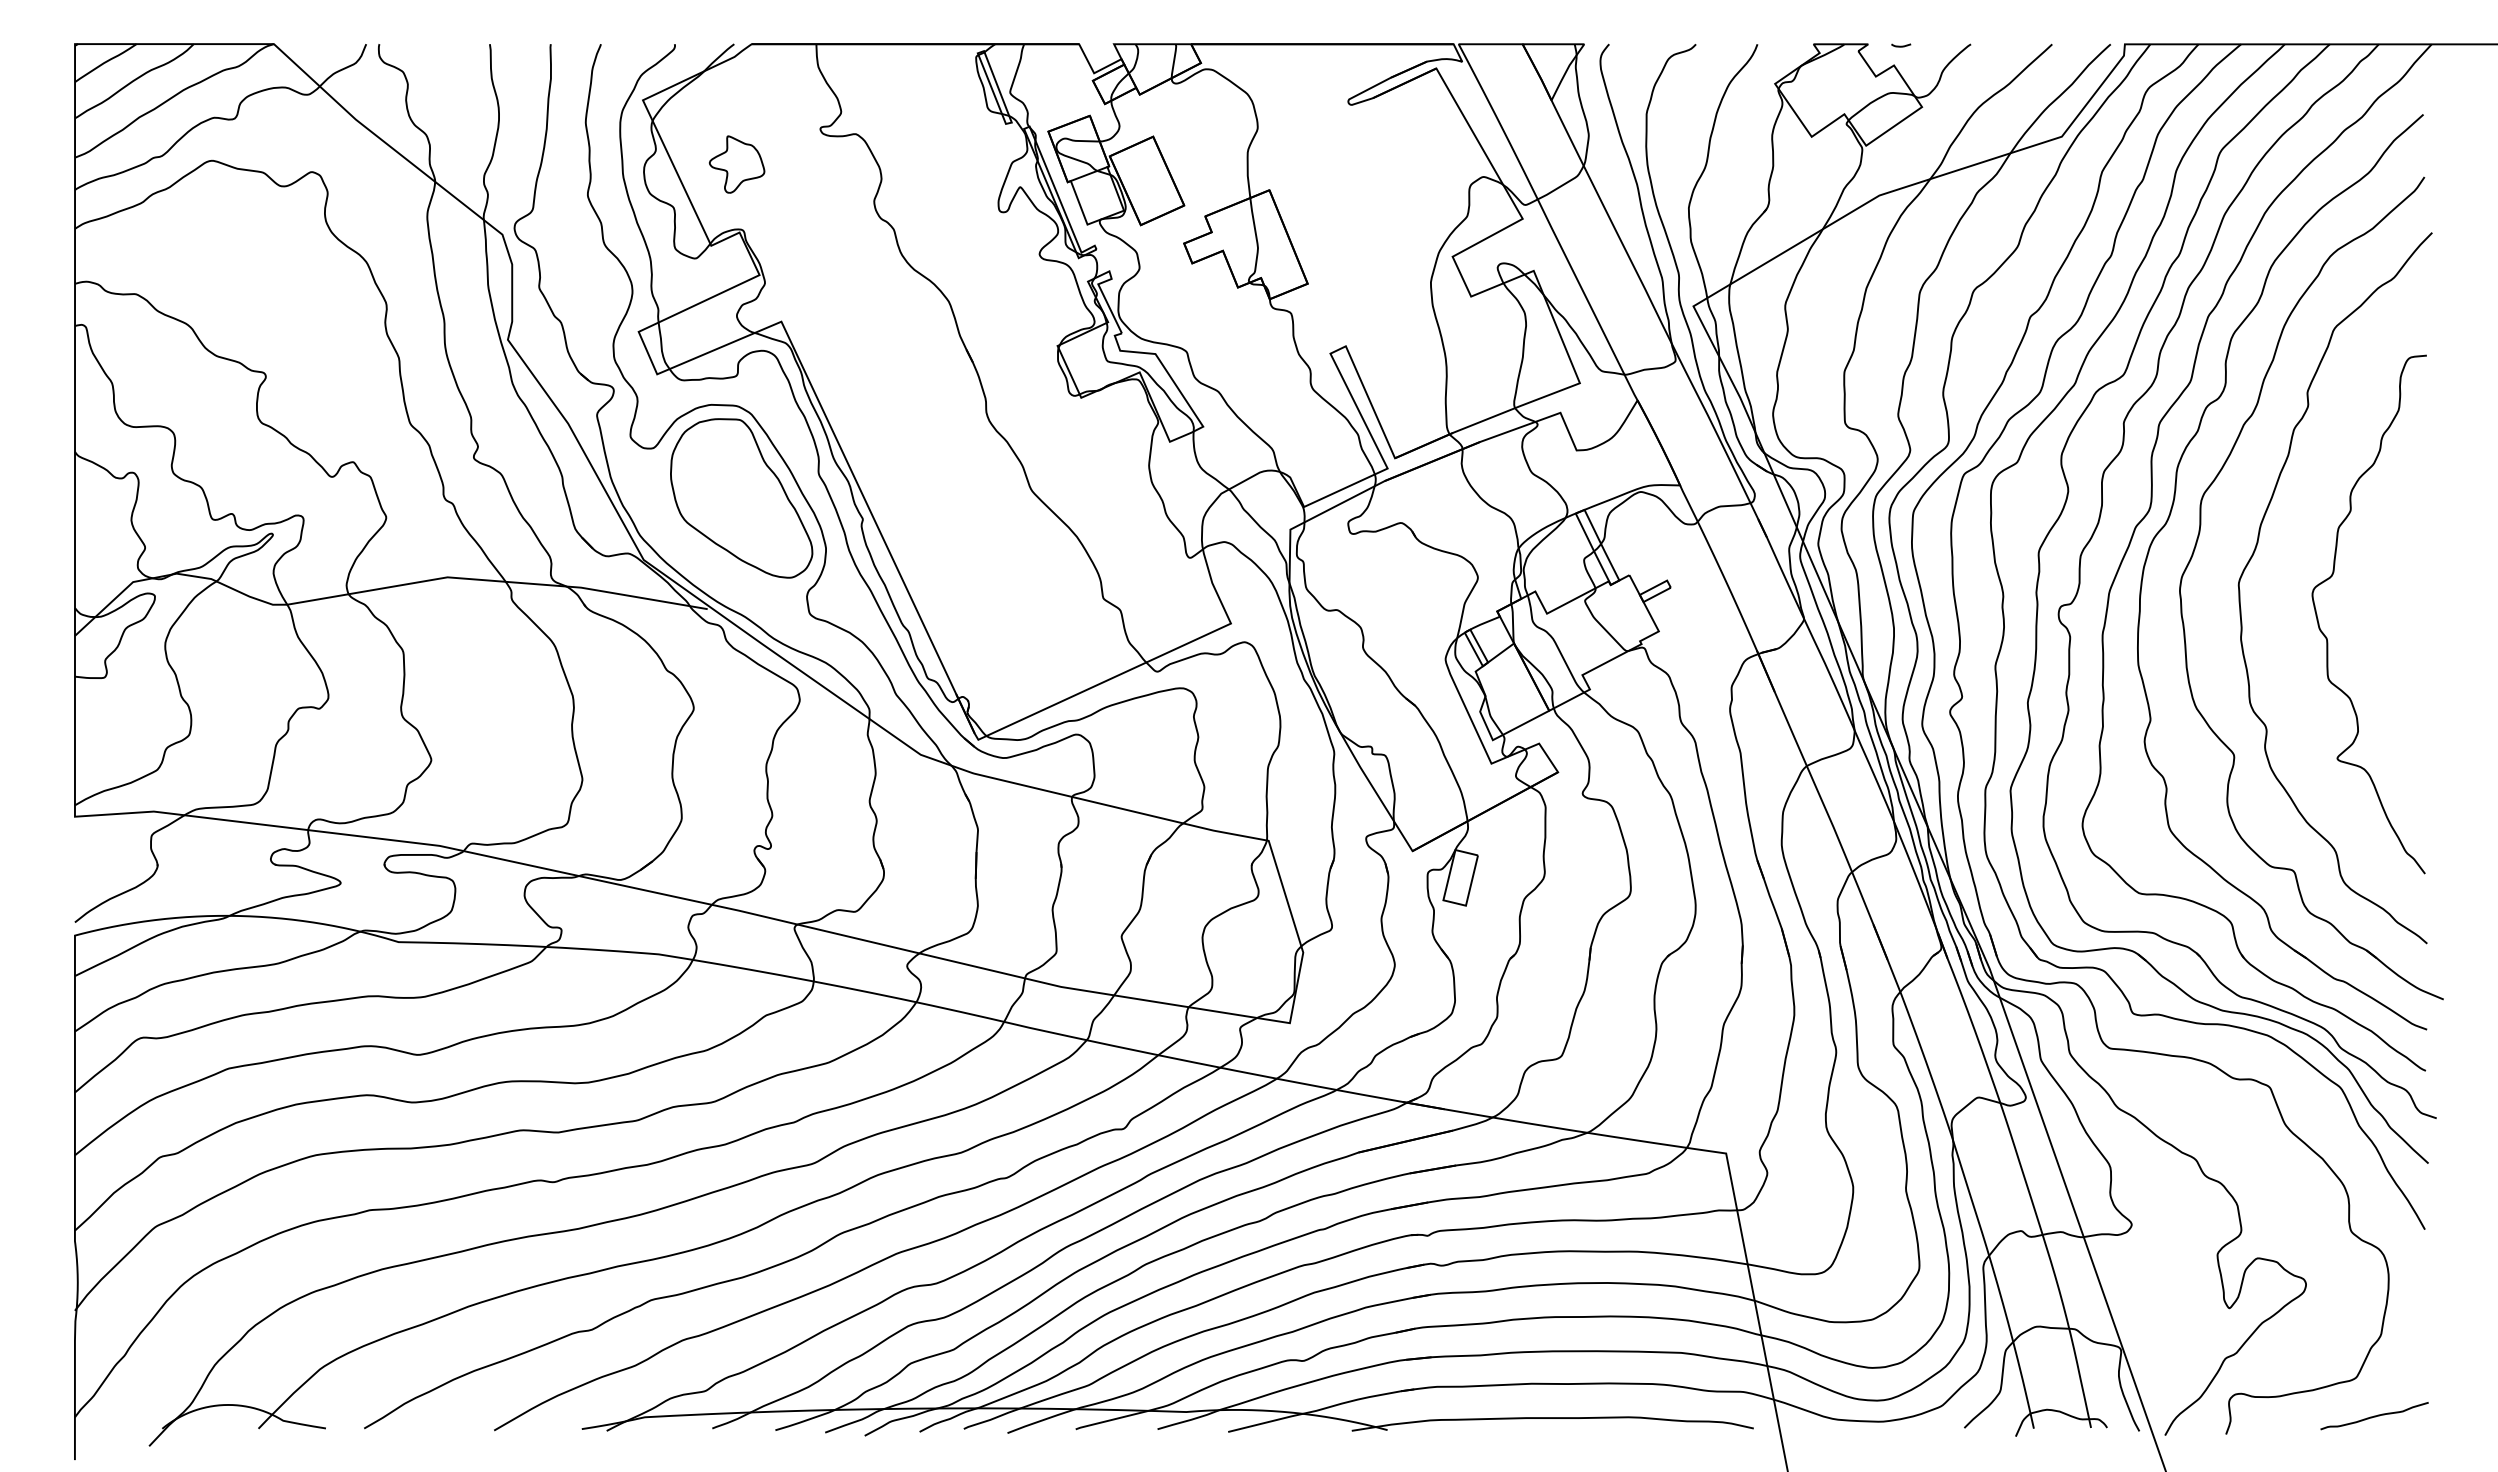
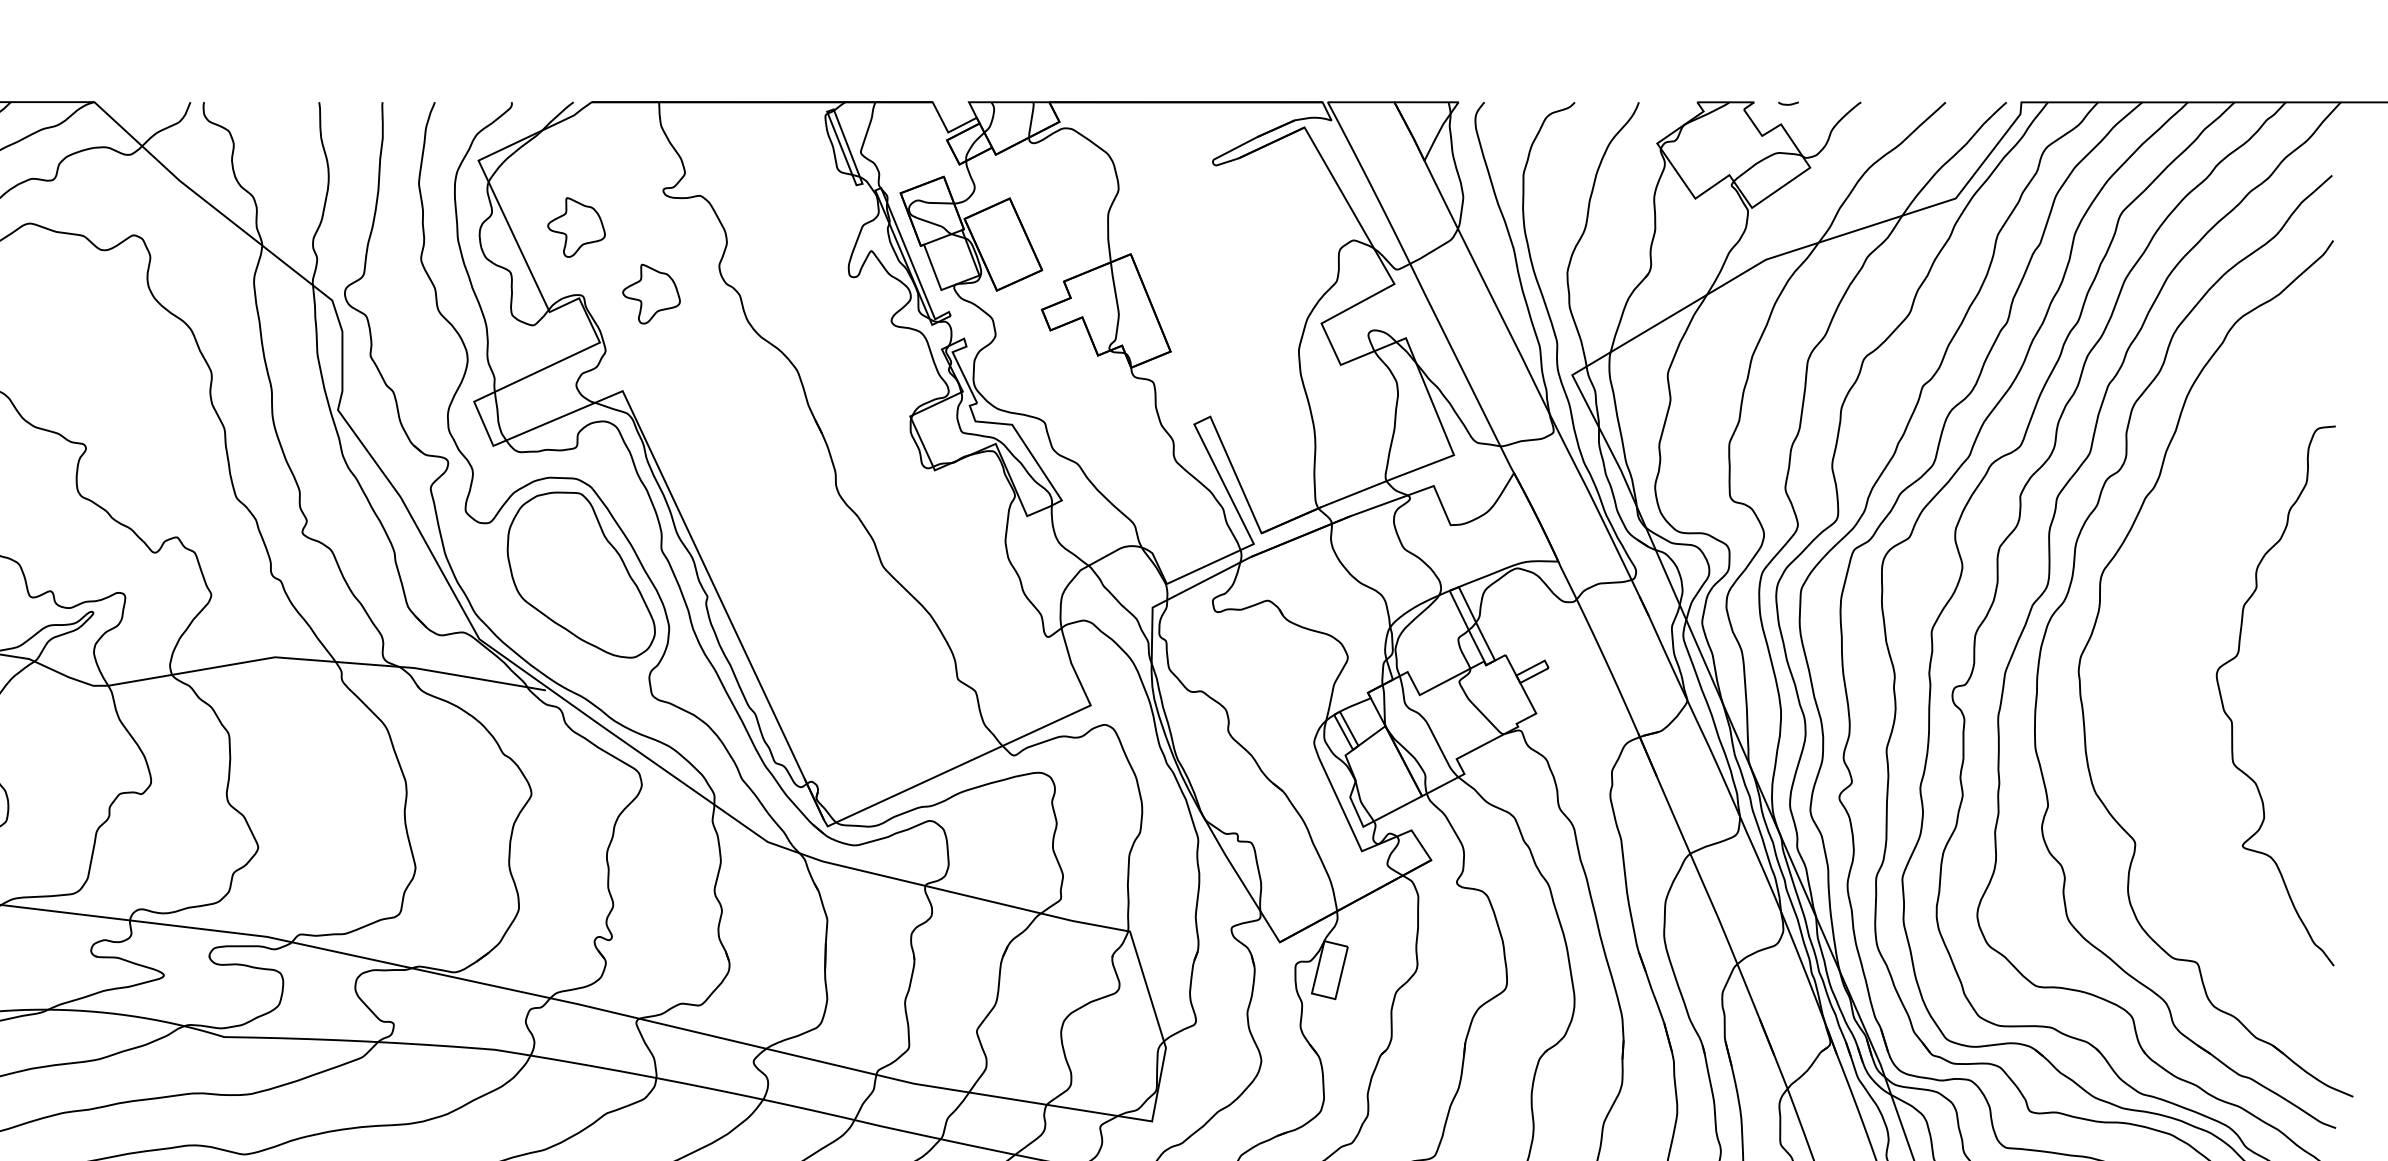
part: (809, 228) -> (651, 294), added
curve: (2256, 549) -> (2158, 628), removed

